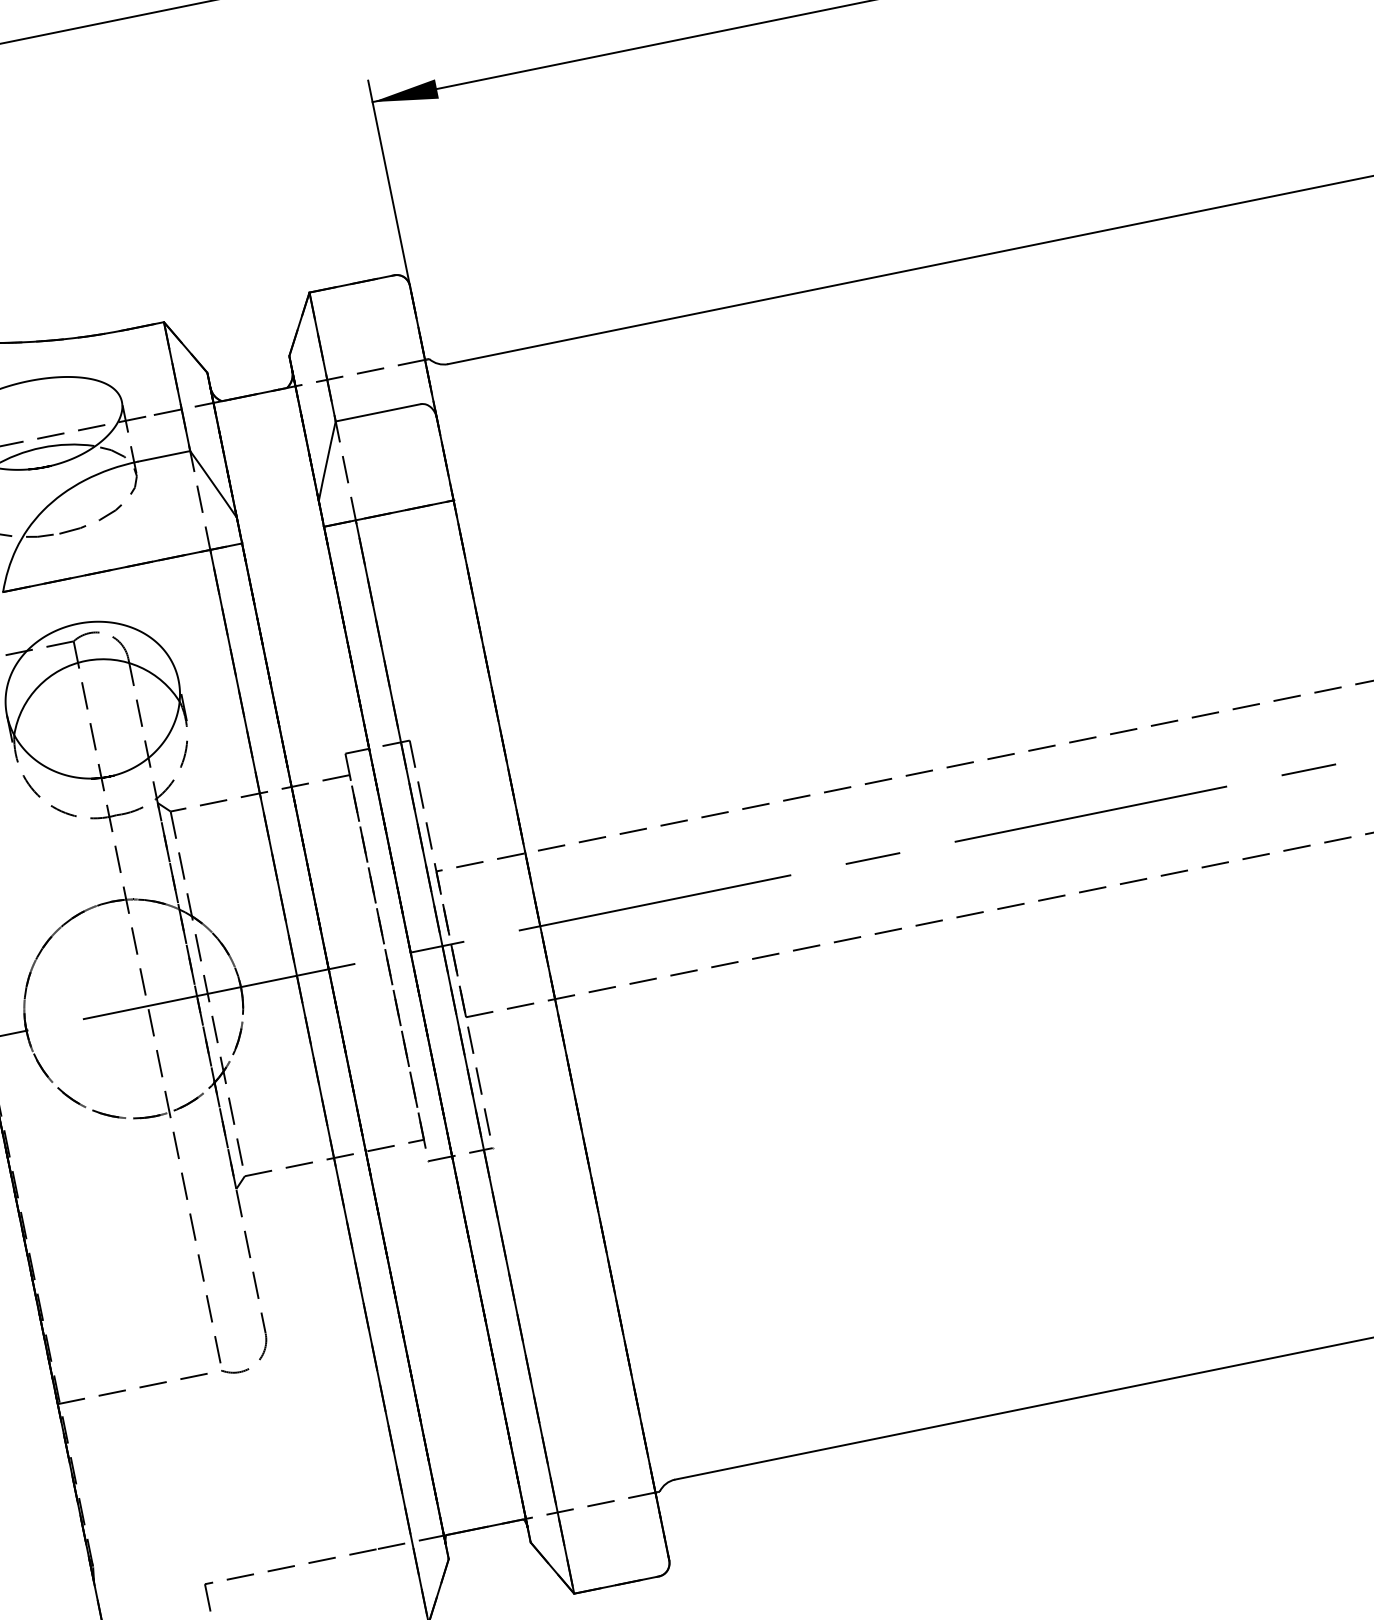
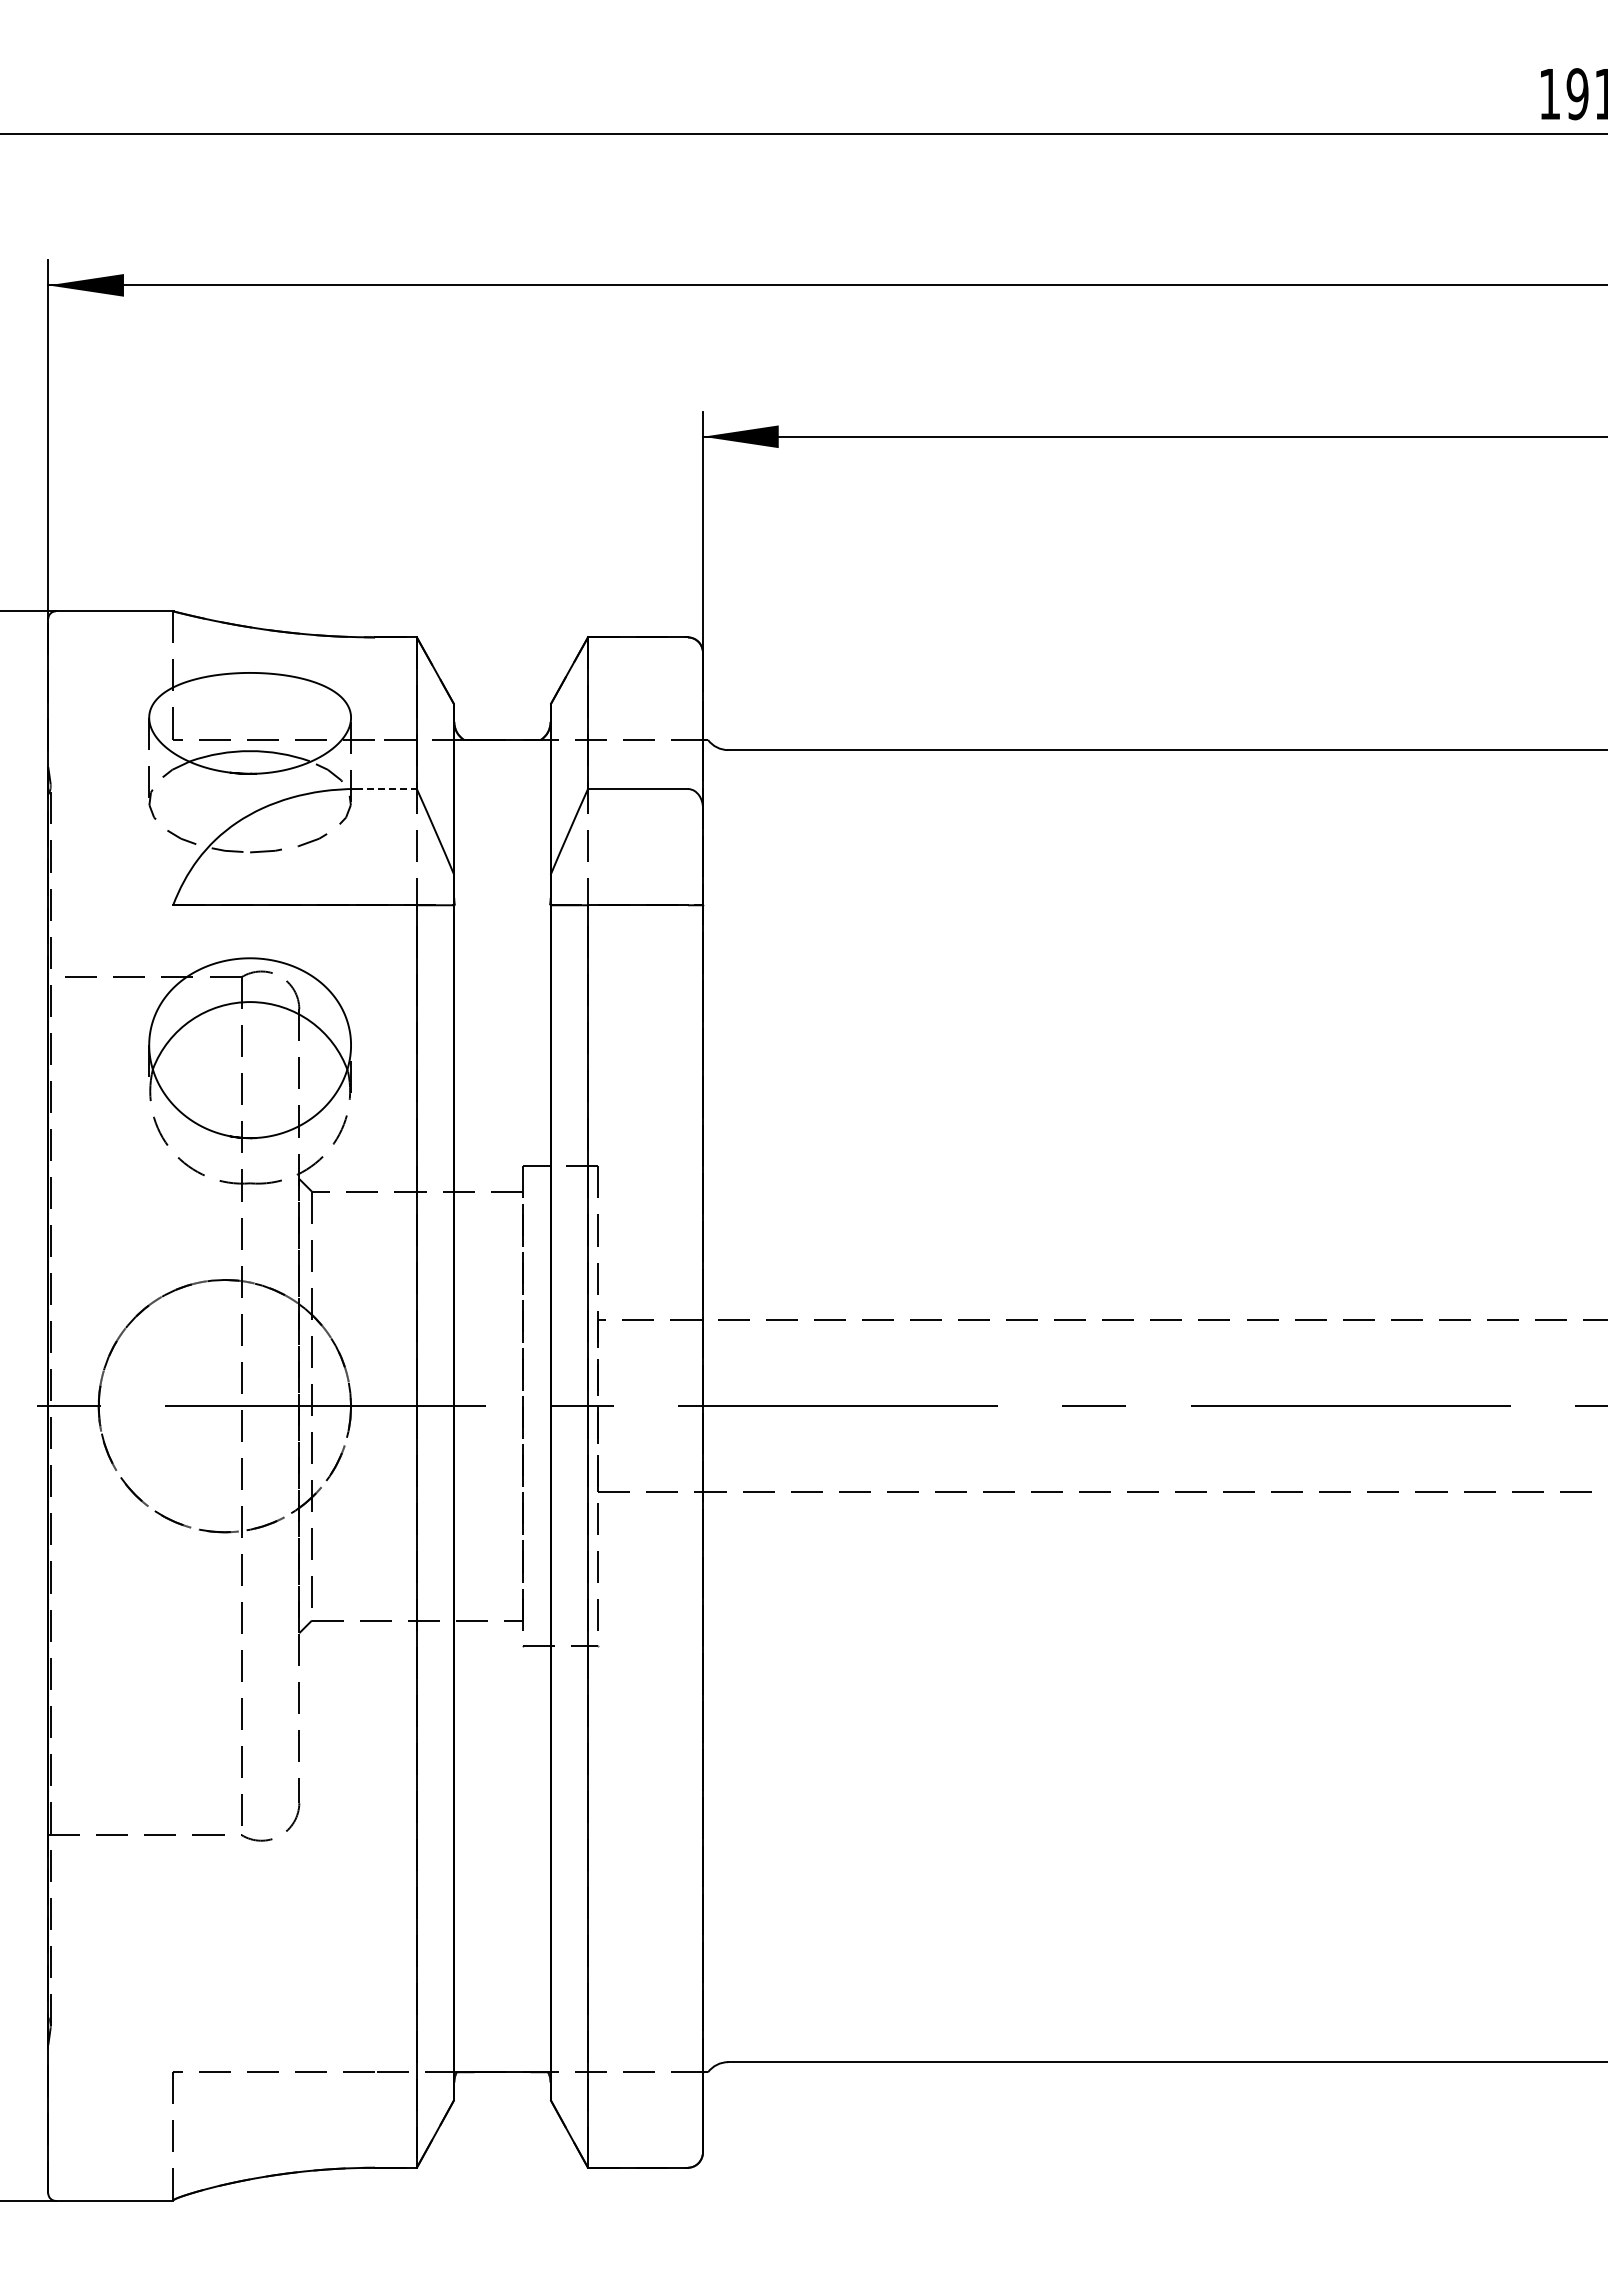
line: (164, 456) -> (386, 789), solid -> dashed

